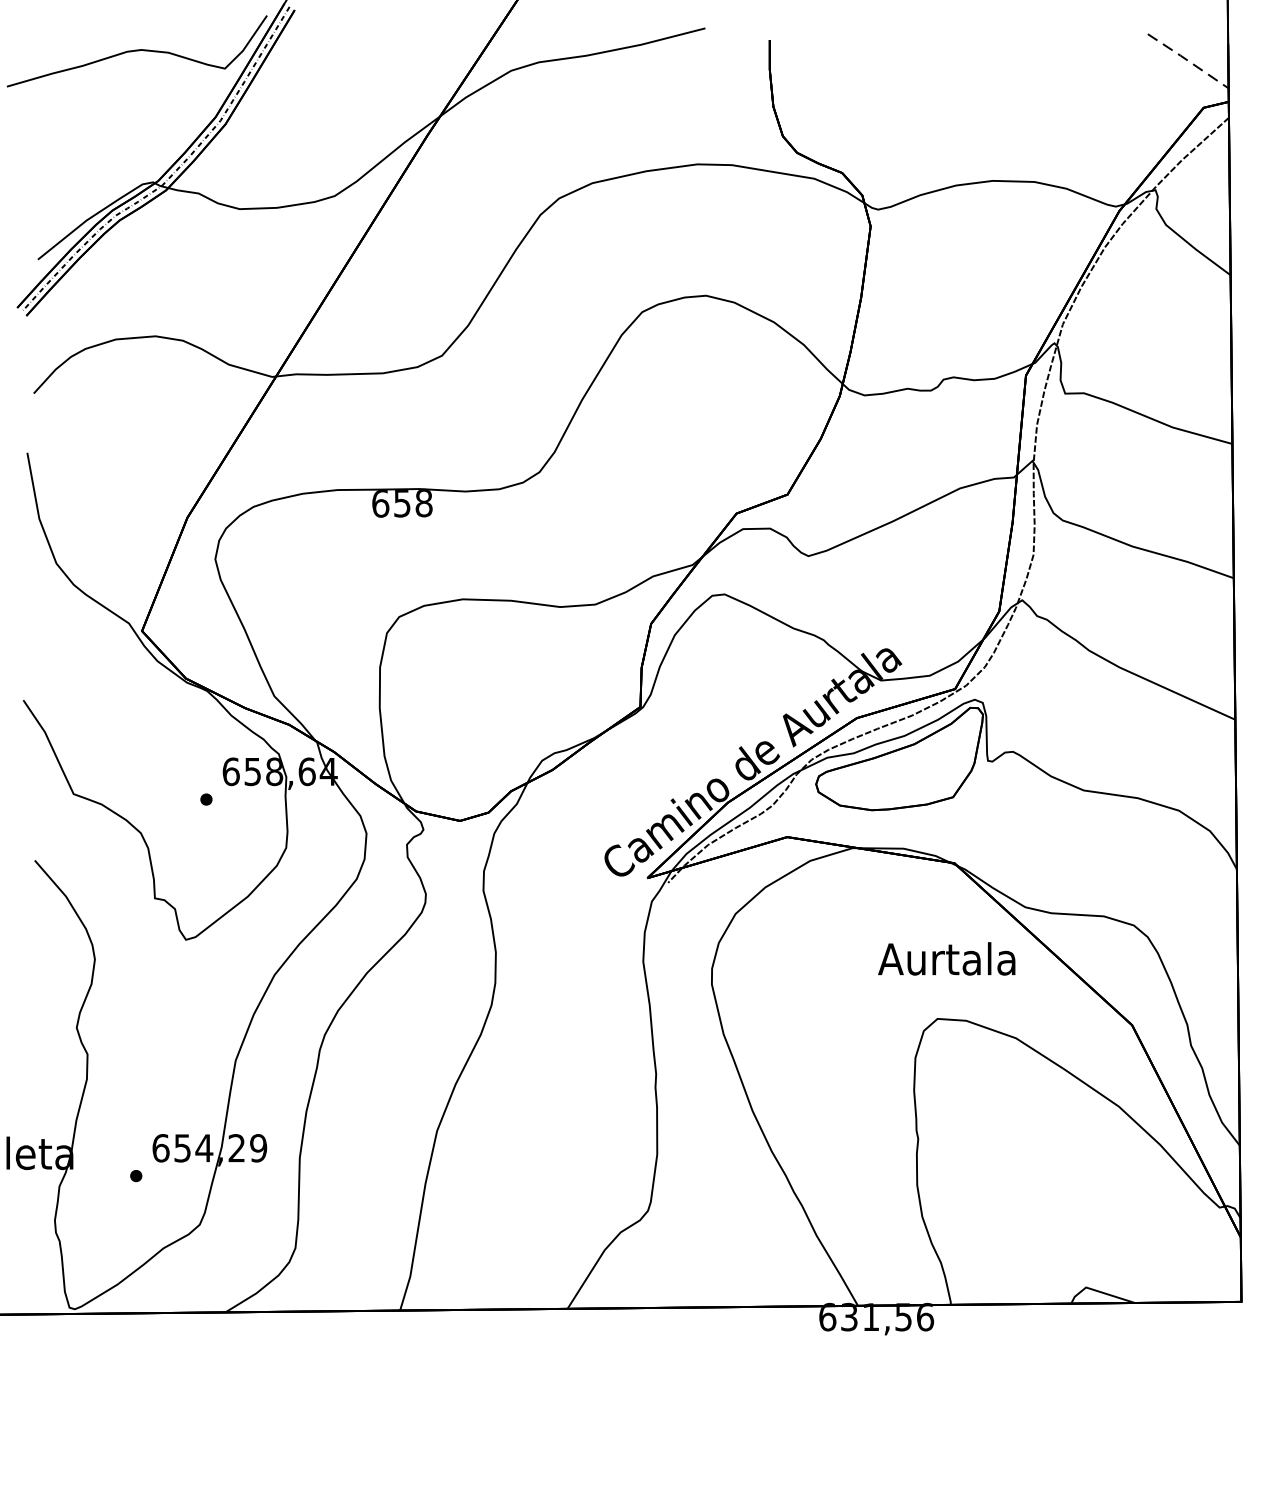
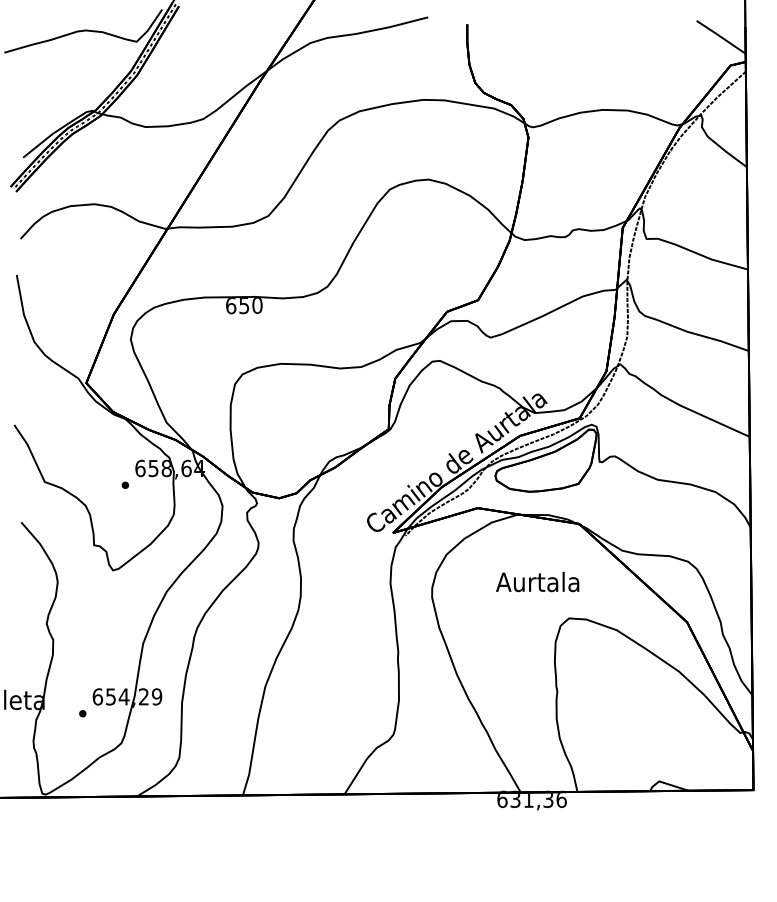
line: (1188, 61) -> (721, 37), dashed -> solid
text: (424, 503) -> (257, 305), 658 -> 650
text: (946, 958) -> (537, 581), moved
text: (903, 1315) -> (548, 798), 631,56 -> 631,36

